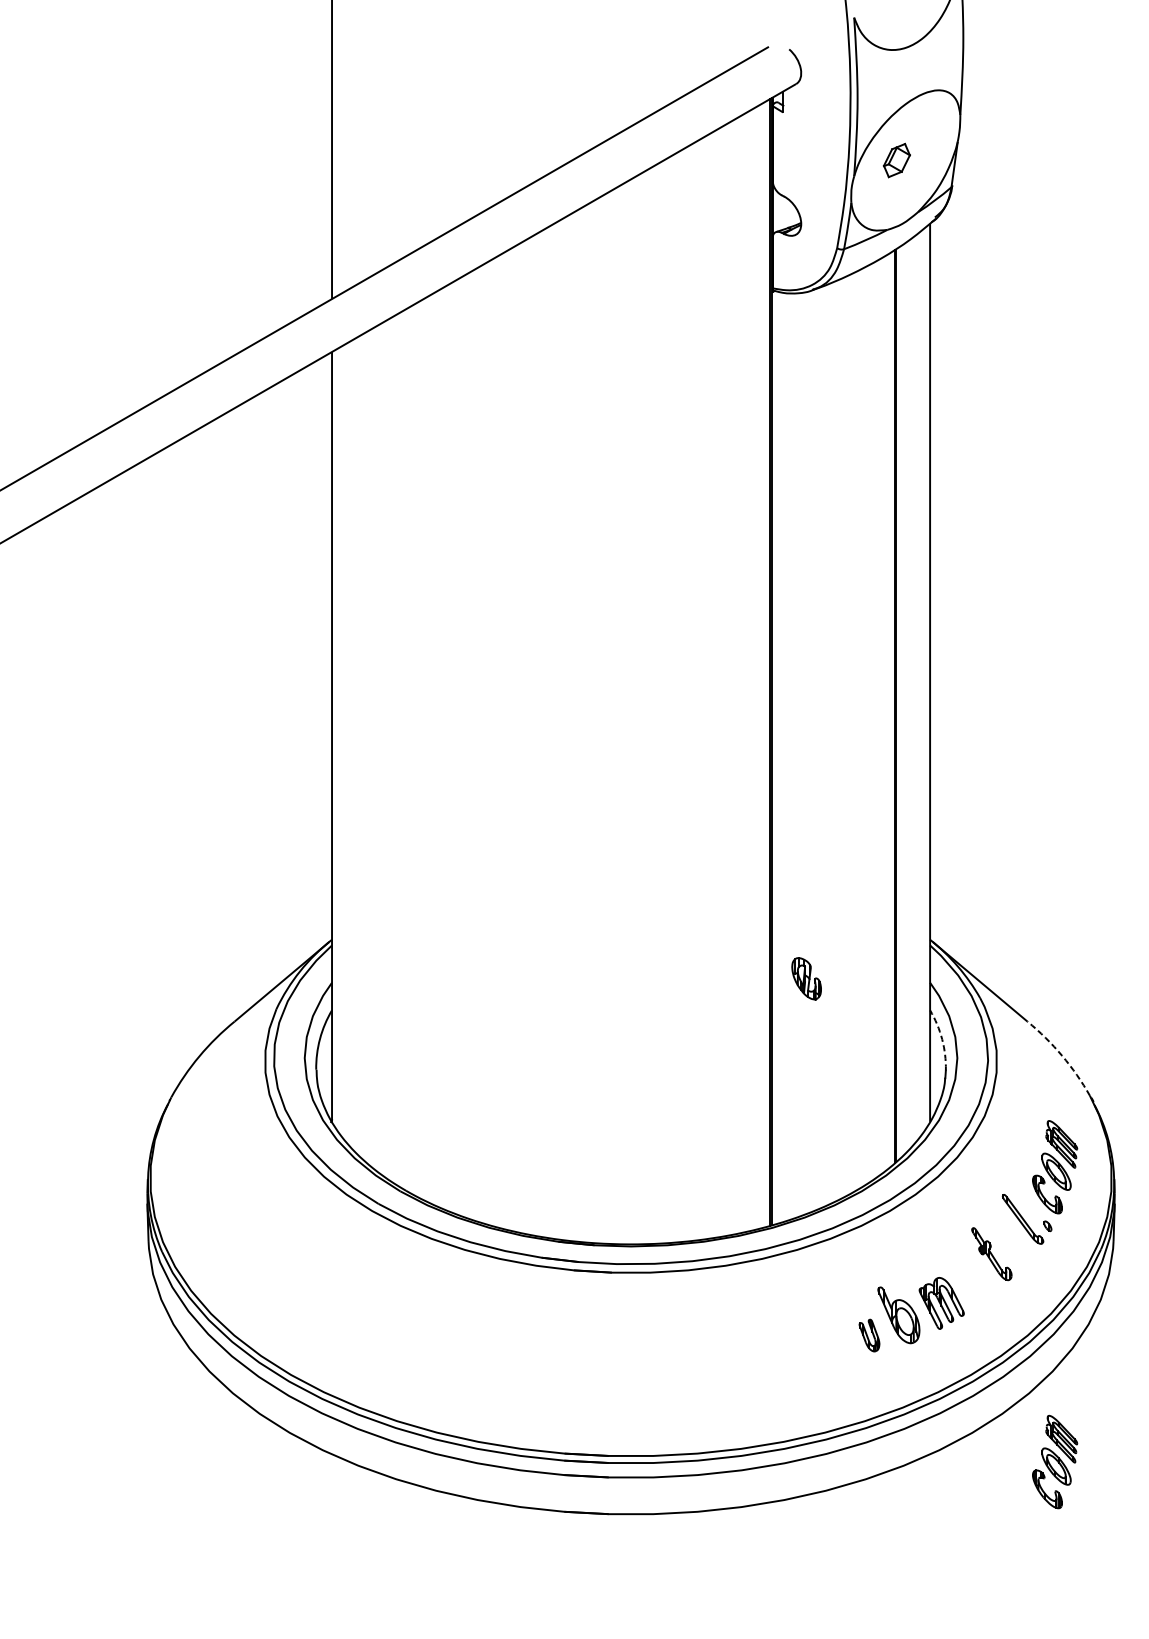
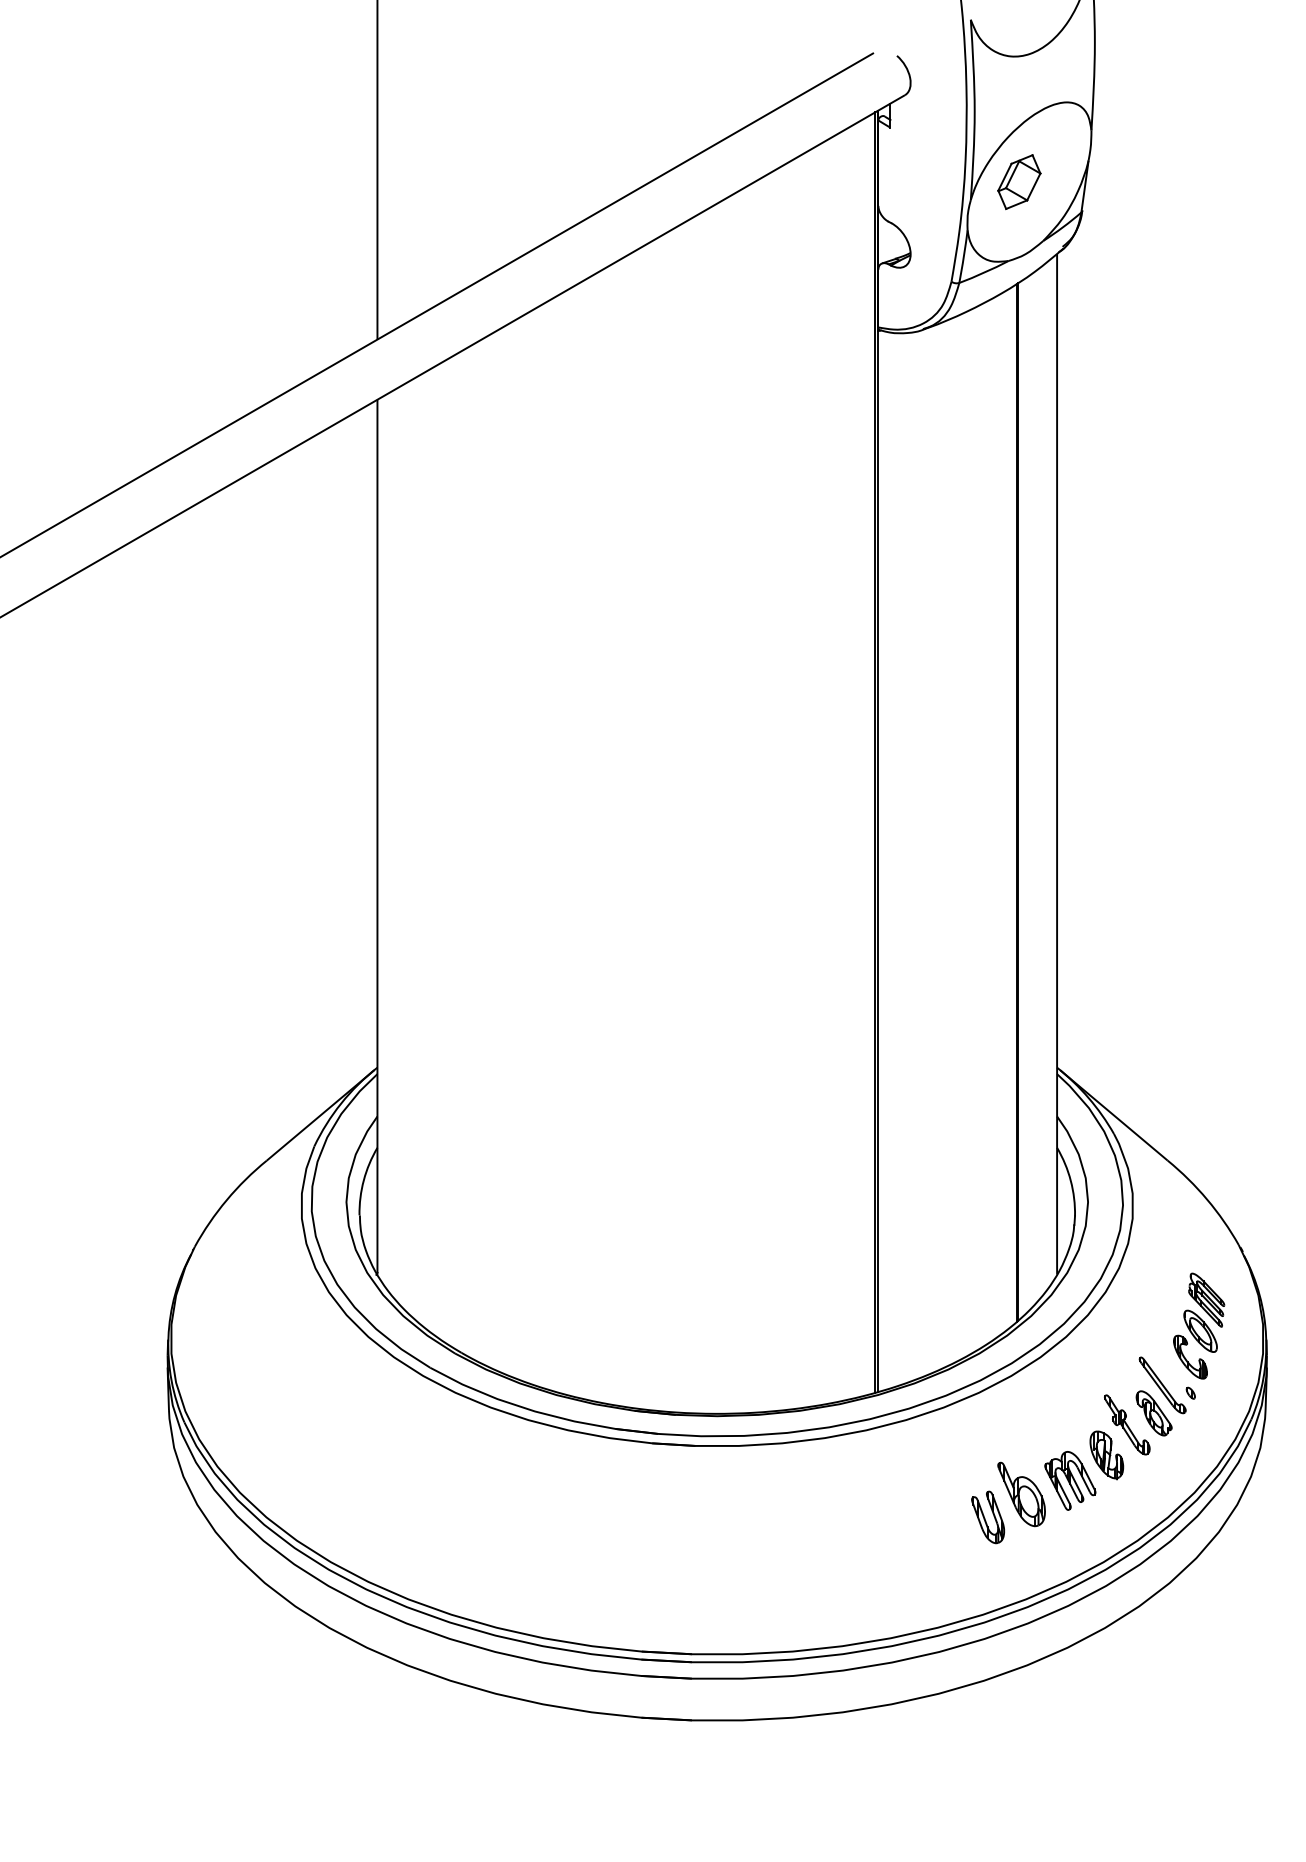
part: (897, 160) -> (1019, 182), size x1.43
part: (806, 979) -> (1106, 1455), moved
arc: (941, 1039) -> (1070, 1180), dashed -> solid
arc: (1062, 1055) -> (1207, 1199), dashed -> solid
part: (1014, 1244) -> (1153, 1413), added
part: (869, 1335) -> (988, 1517), size x1.43
part: (1055, 1461) -> (1199, 1660), removed

